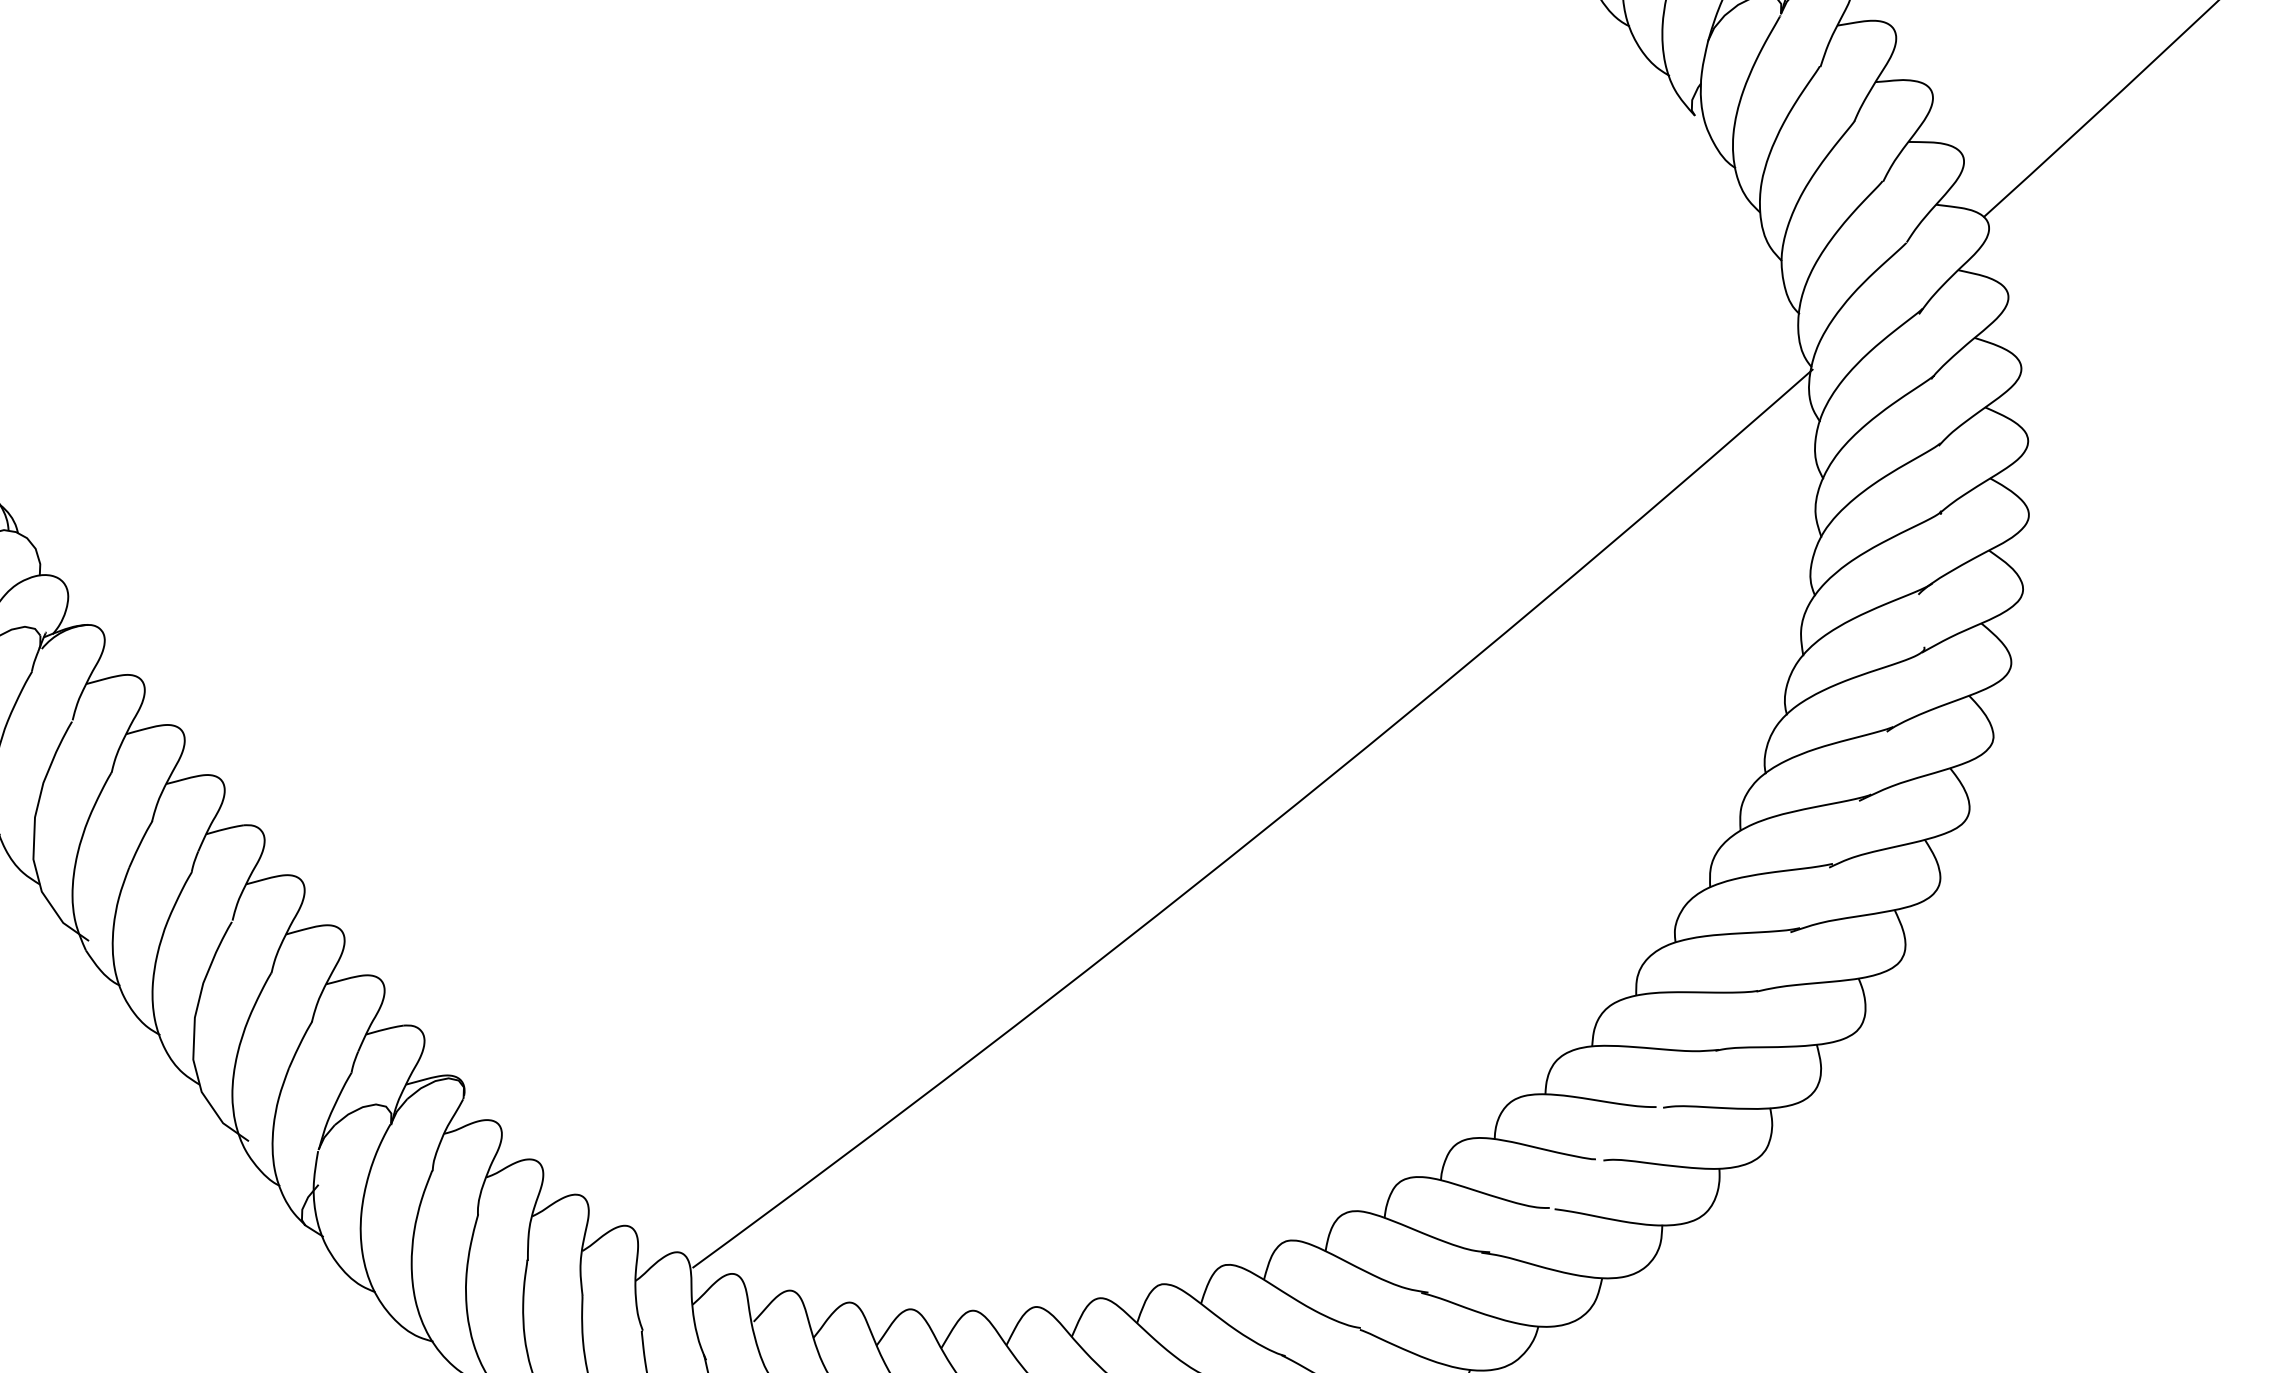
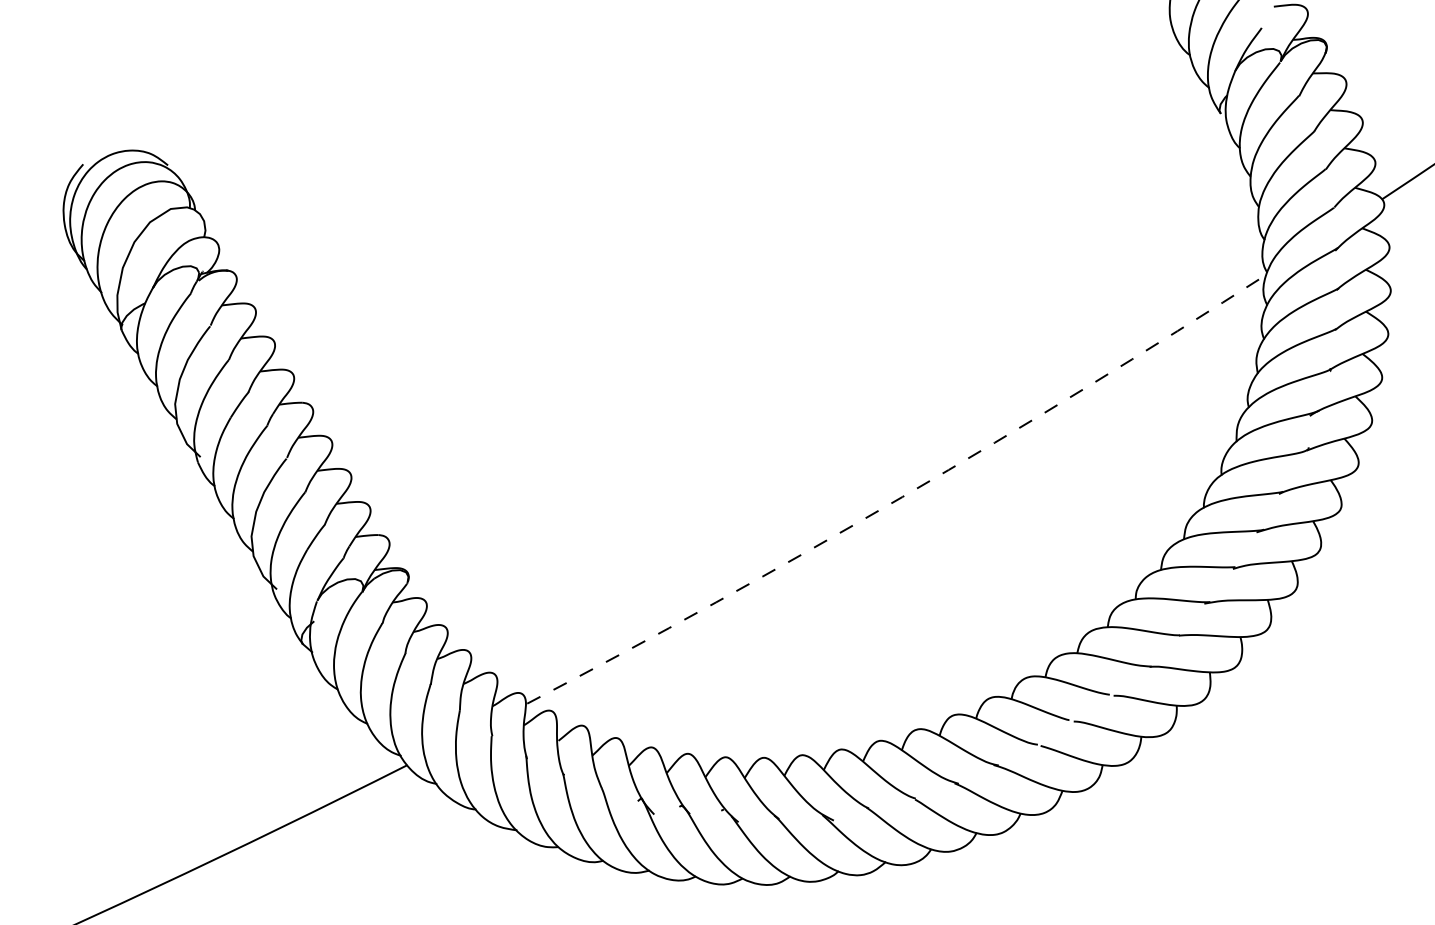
arc: (1263, 831) -> (902, 497), solid -> dashed

